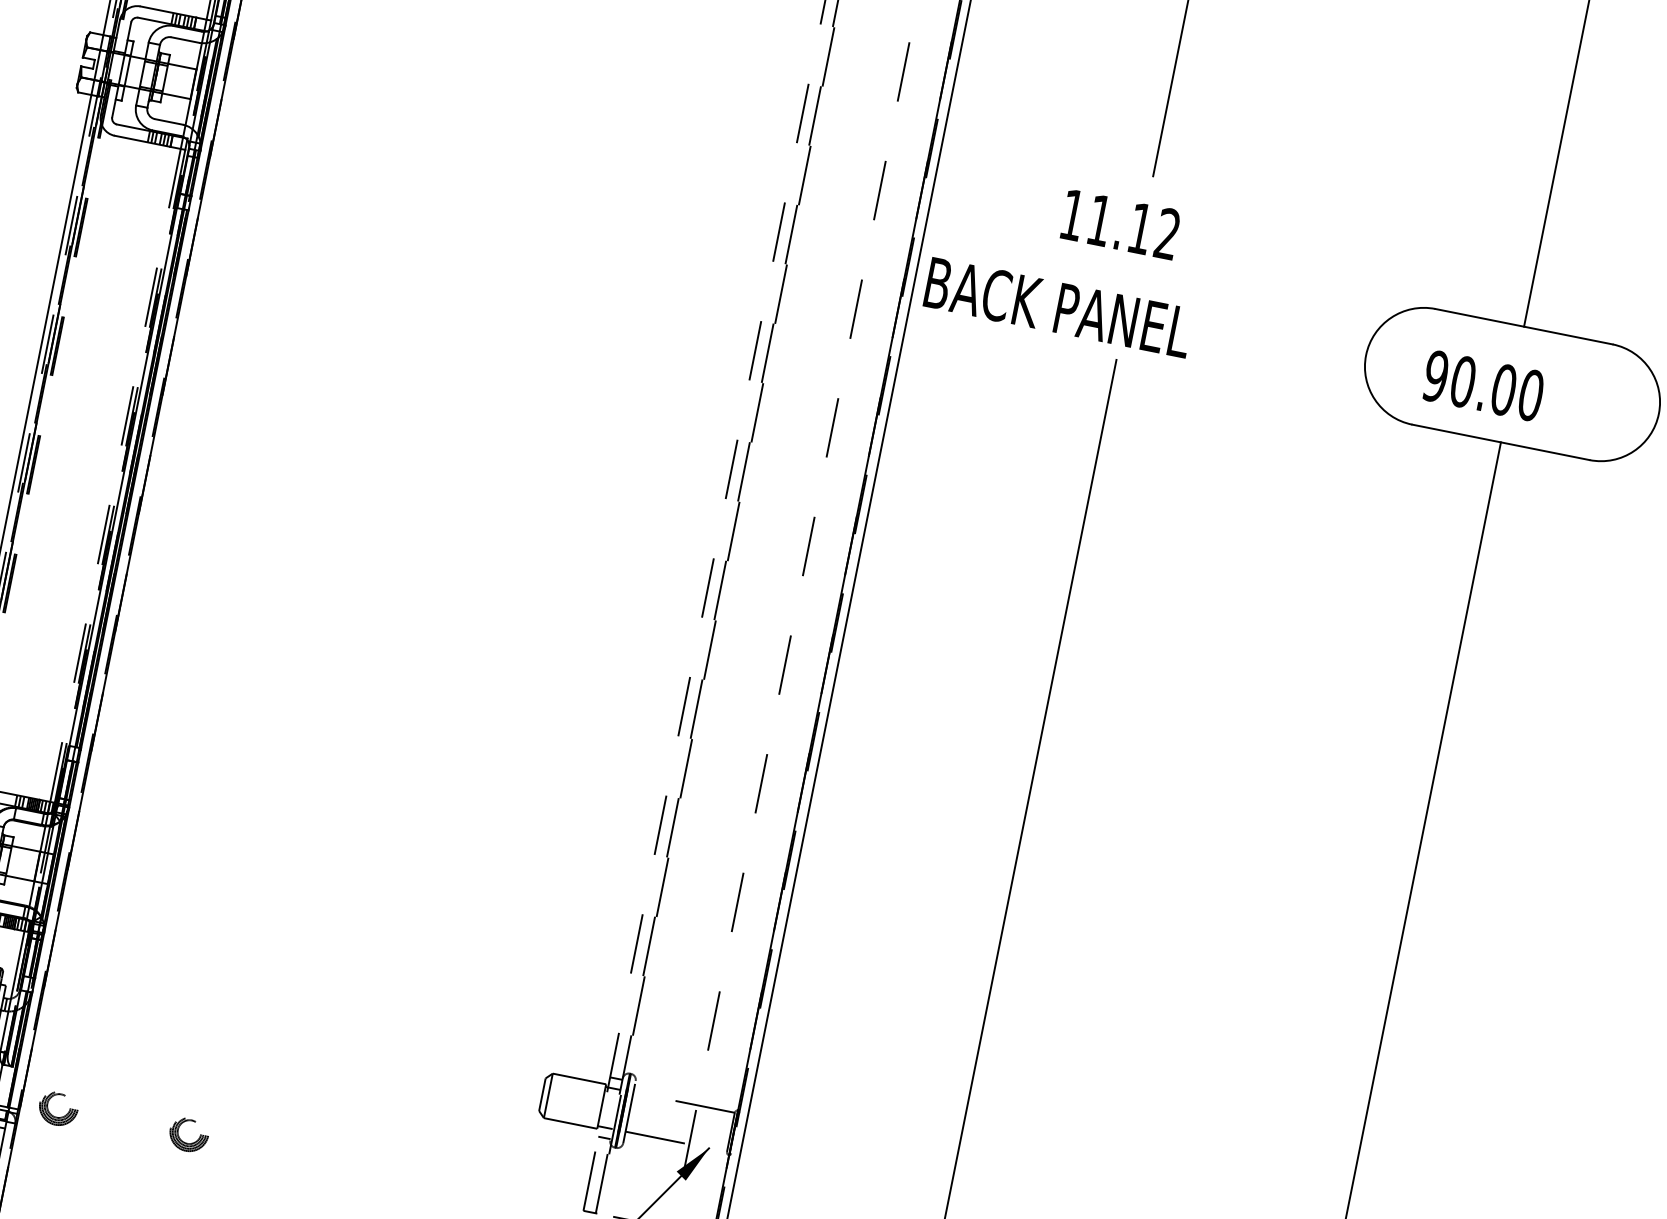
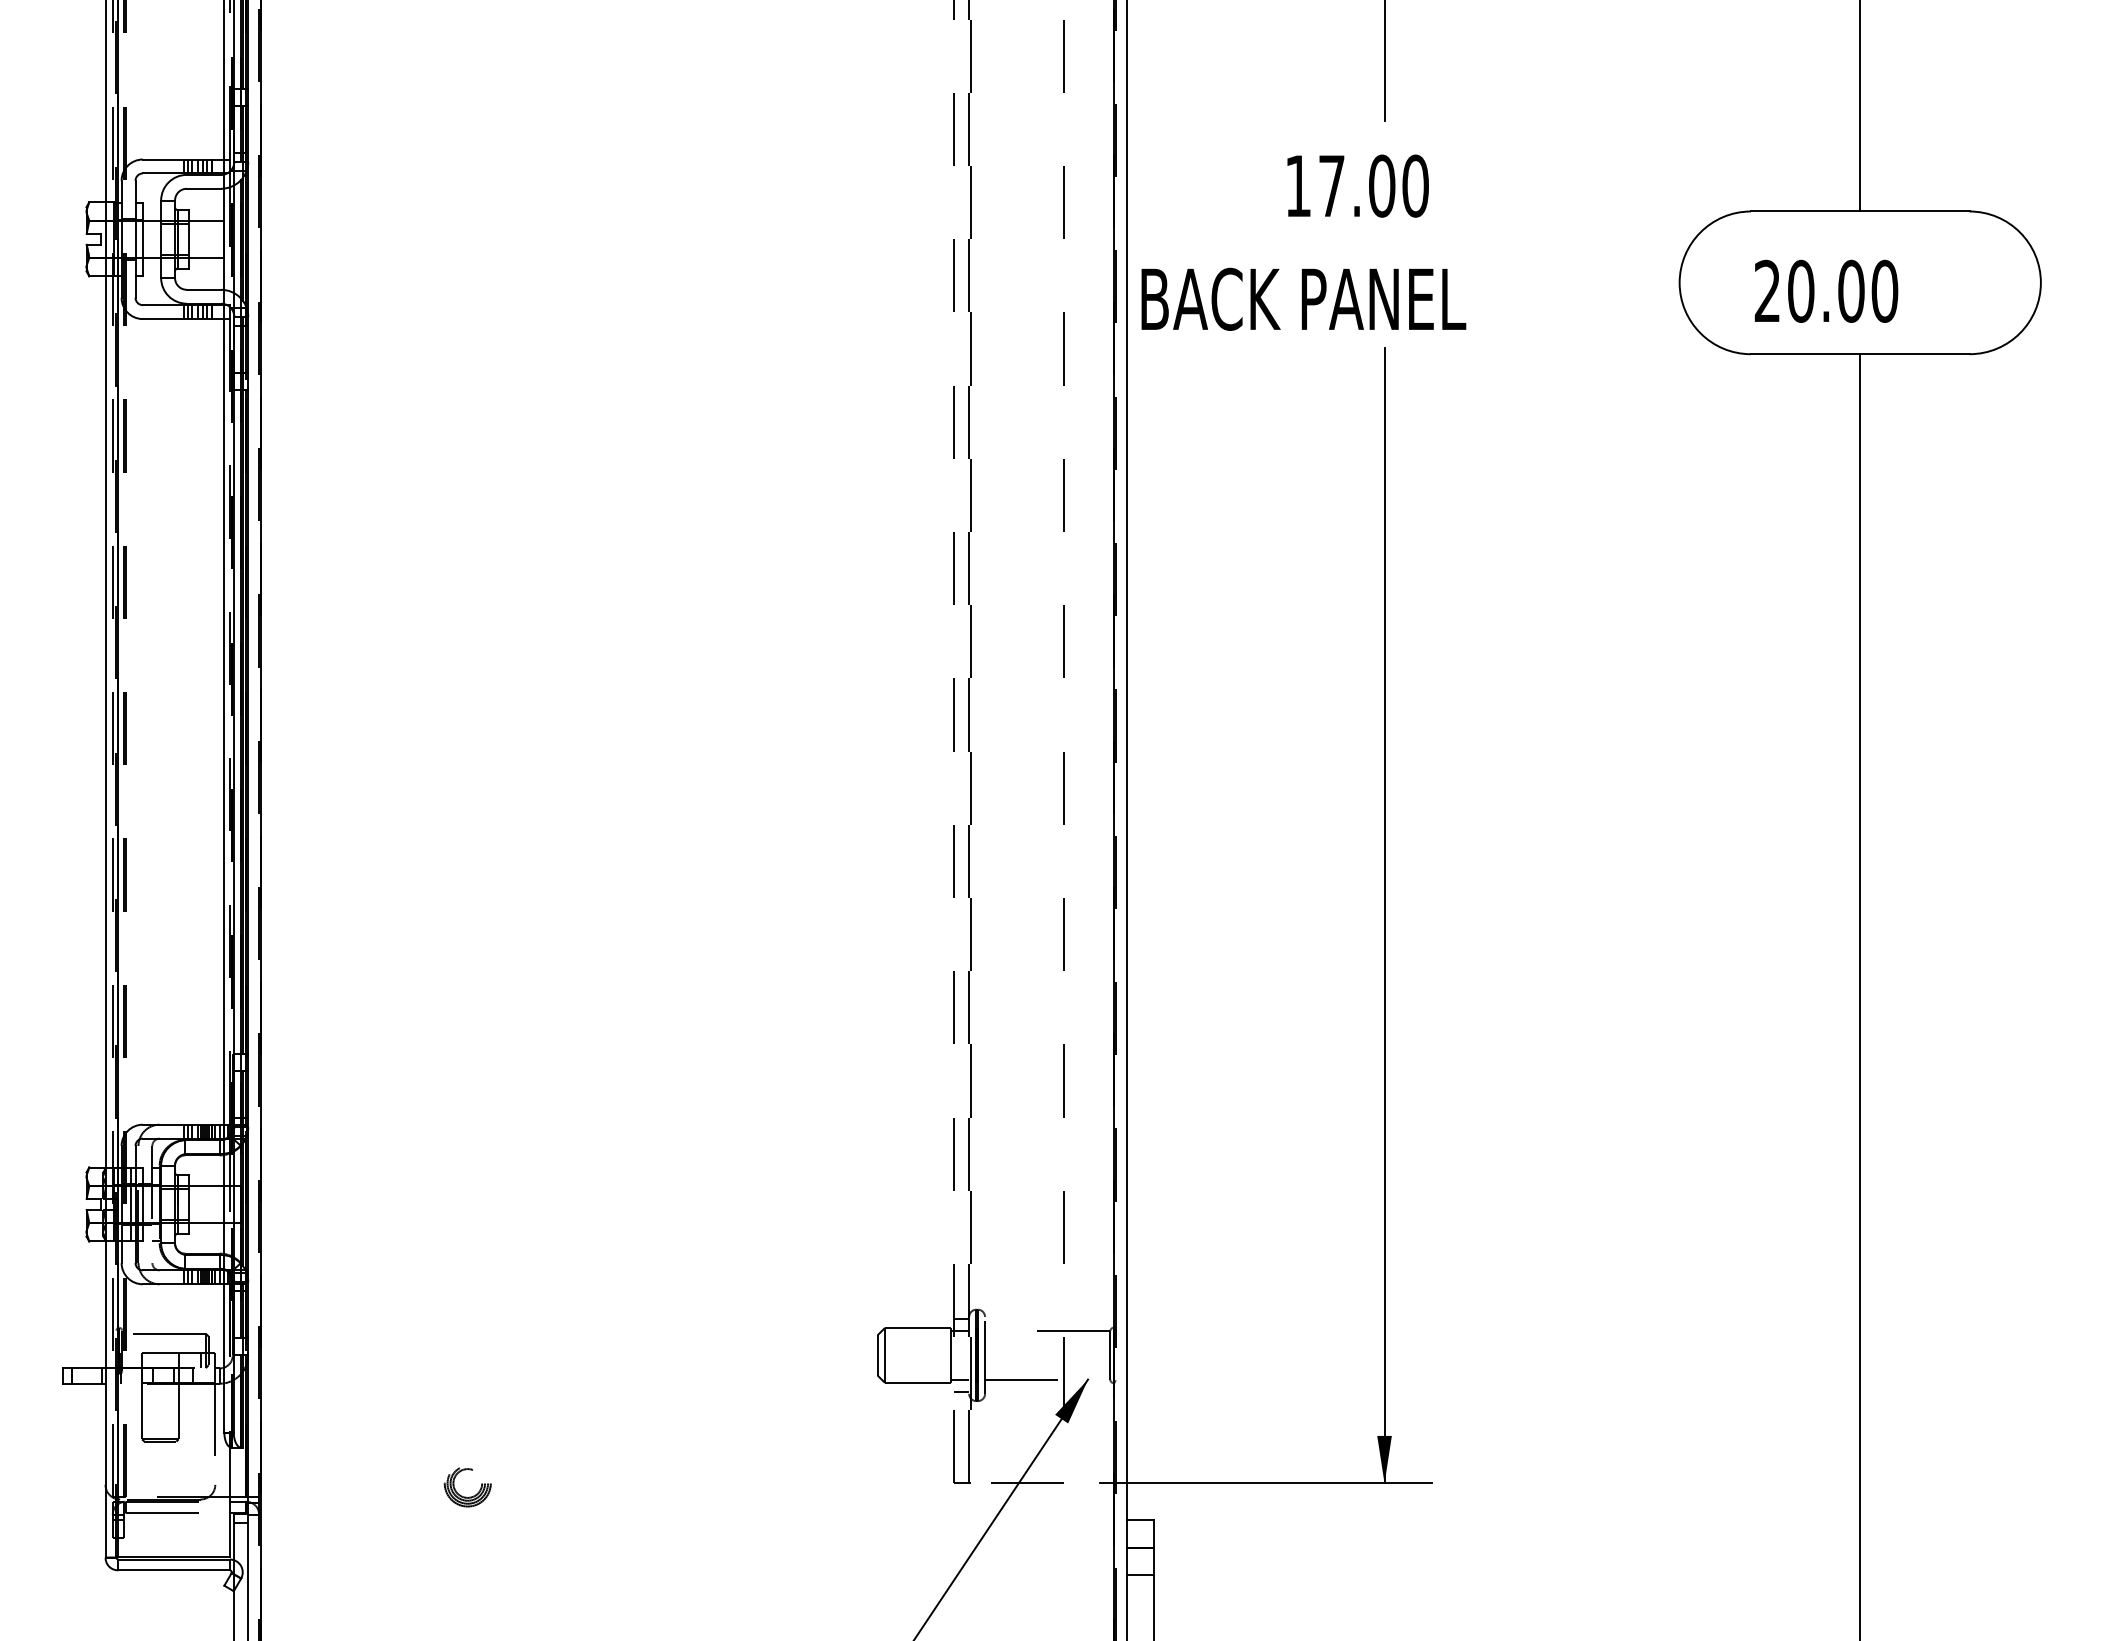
text: (1133, 226) -> (1373, 185), 11.12 -> 17.00
text: (1435, 376) -> (1767, 291), 90.00 -> 20.00
line: (115, 475) -> (224, 721), dashed -> solid
part: (55, 1116) -> (305, 1496), removed

